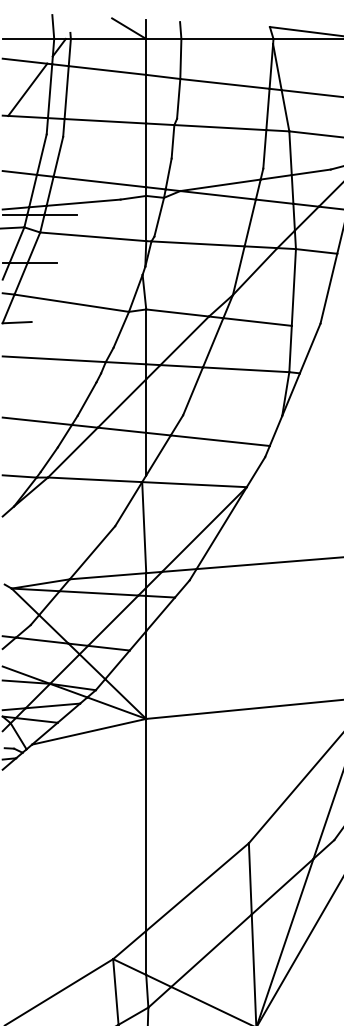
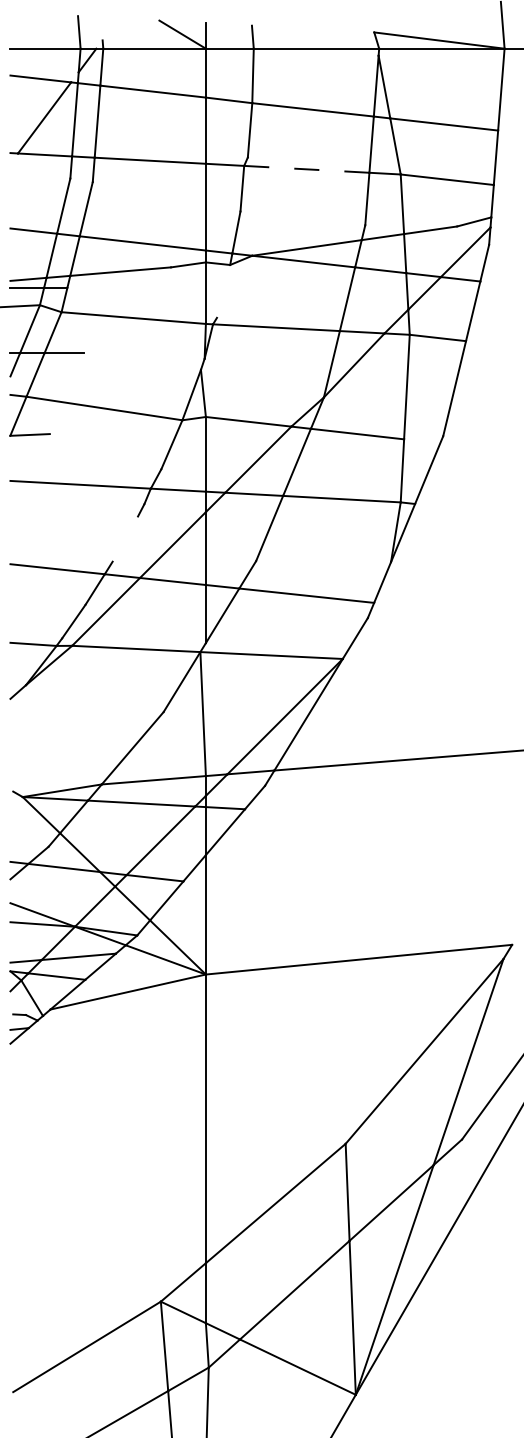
line: (220, 127) -> (306, 169), solid -> dashed
line: (60, 214) -> (89, 287), removed
line: (159, 217) -> (223, 291), removed
line: (87, 398) -> (125, 538), removed

